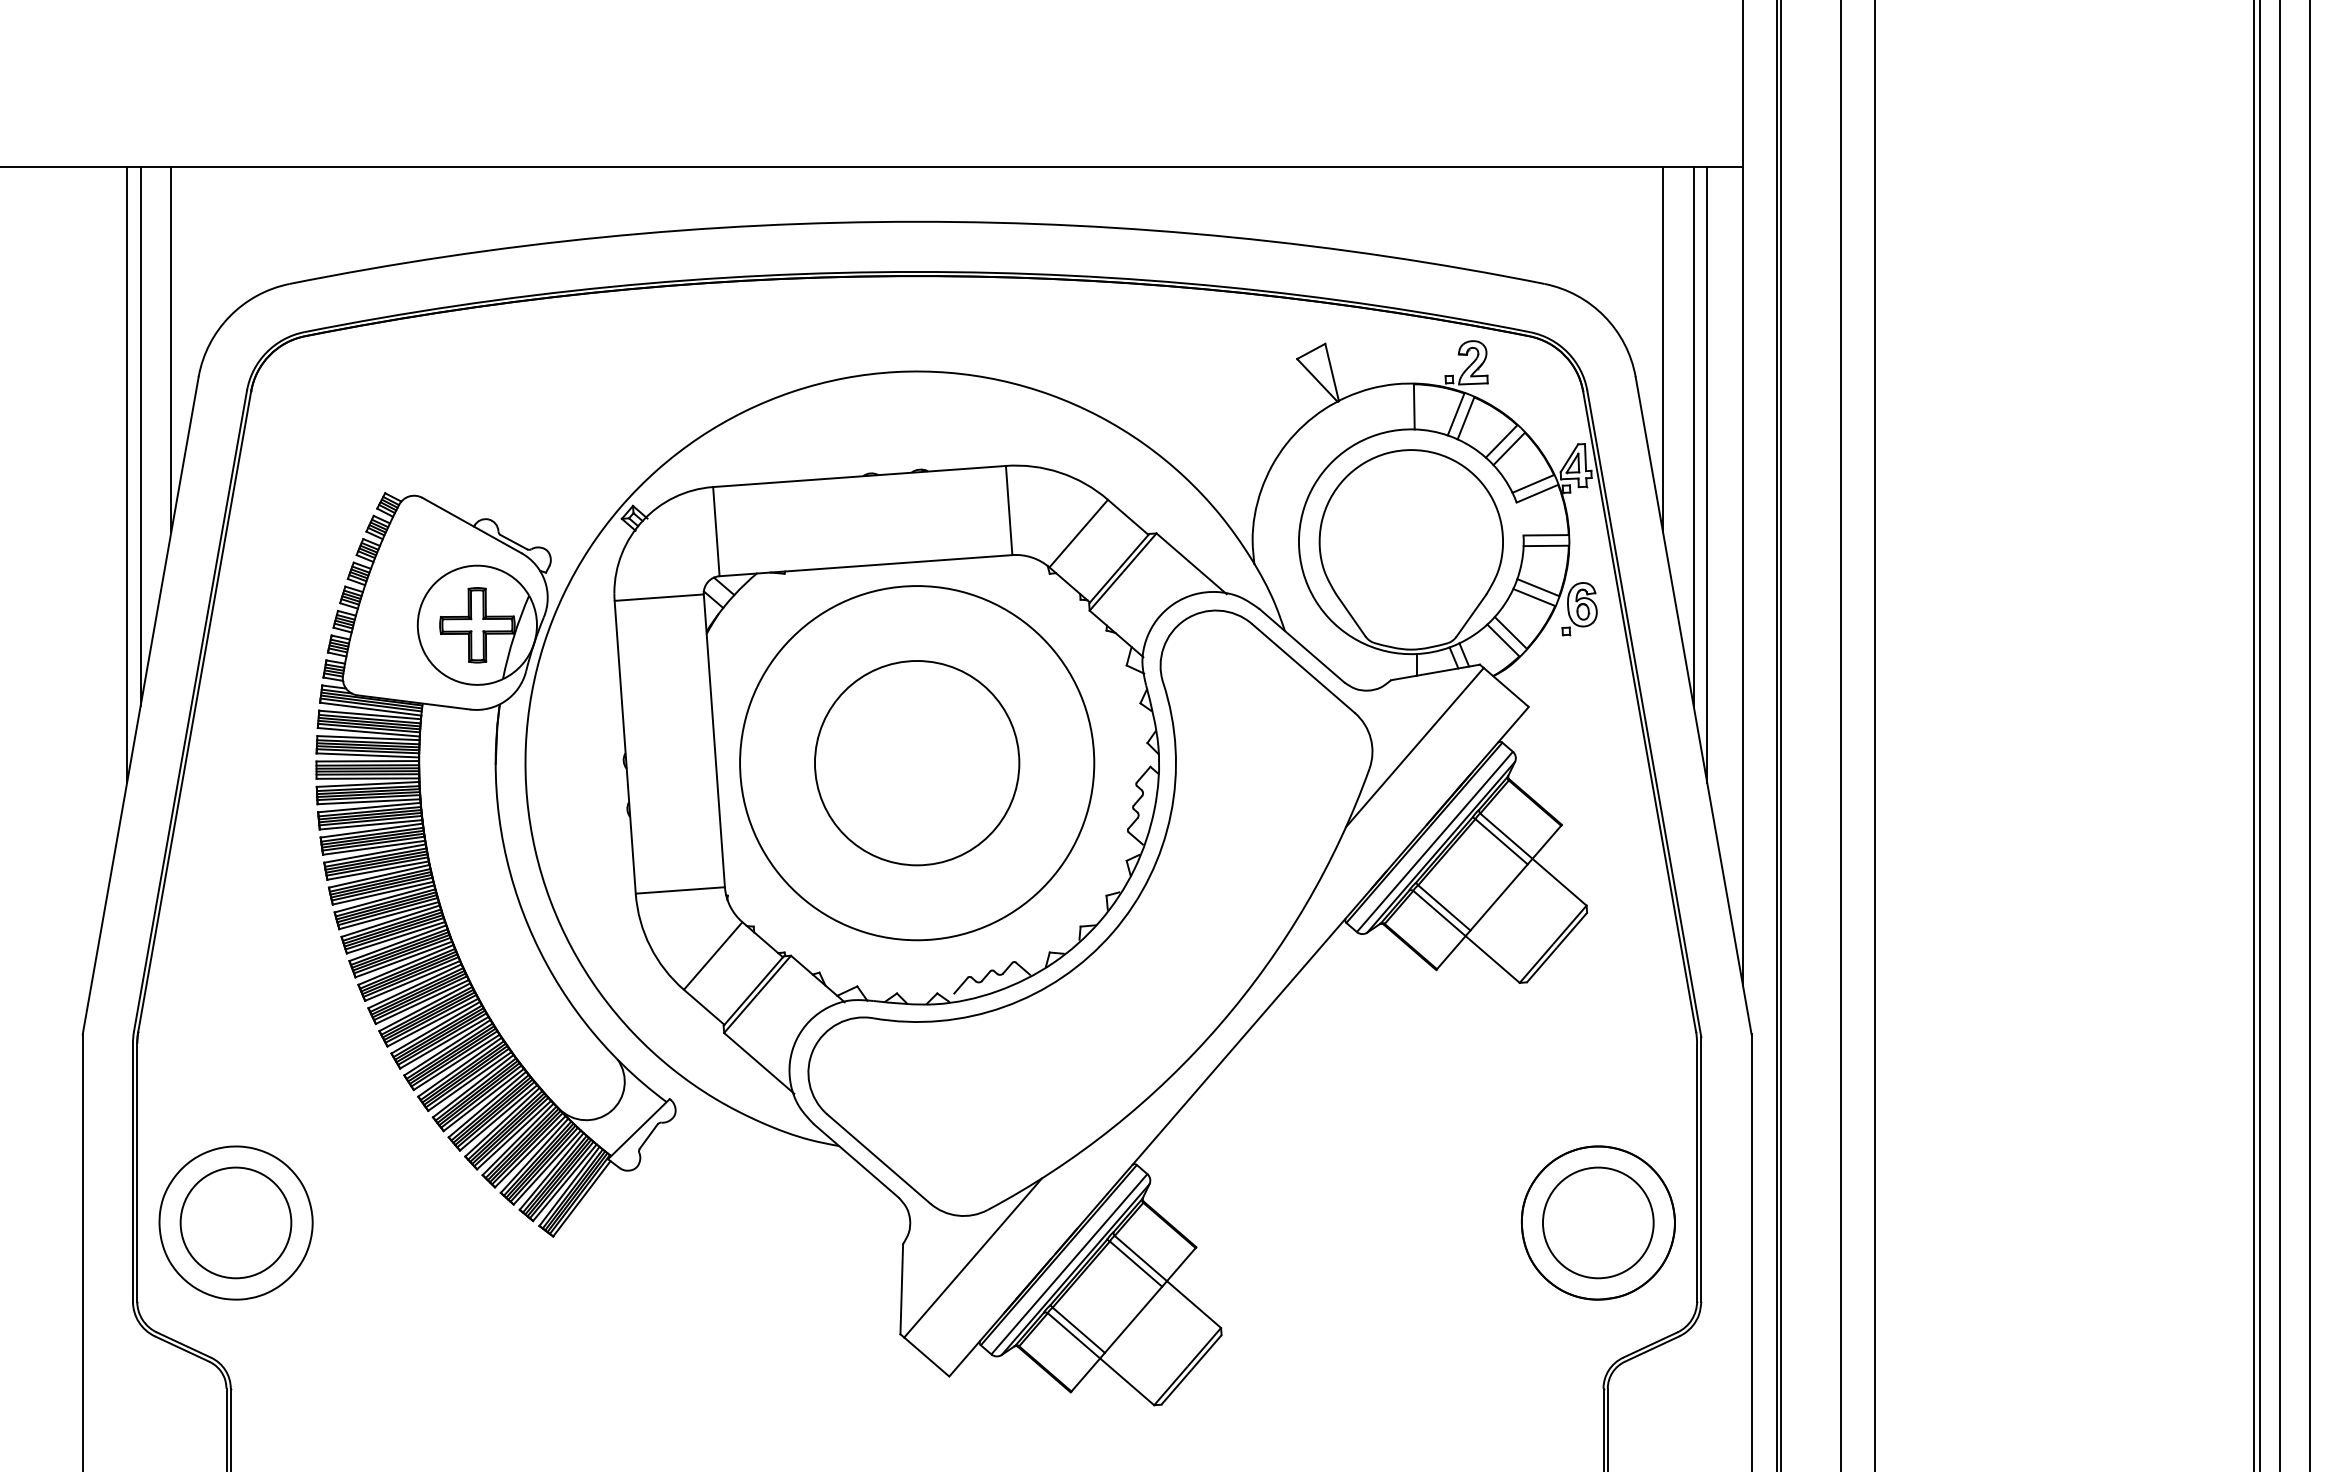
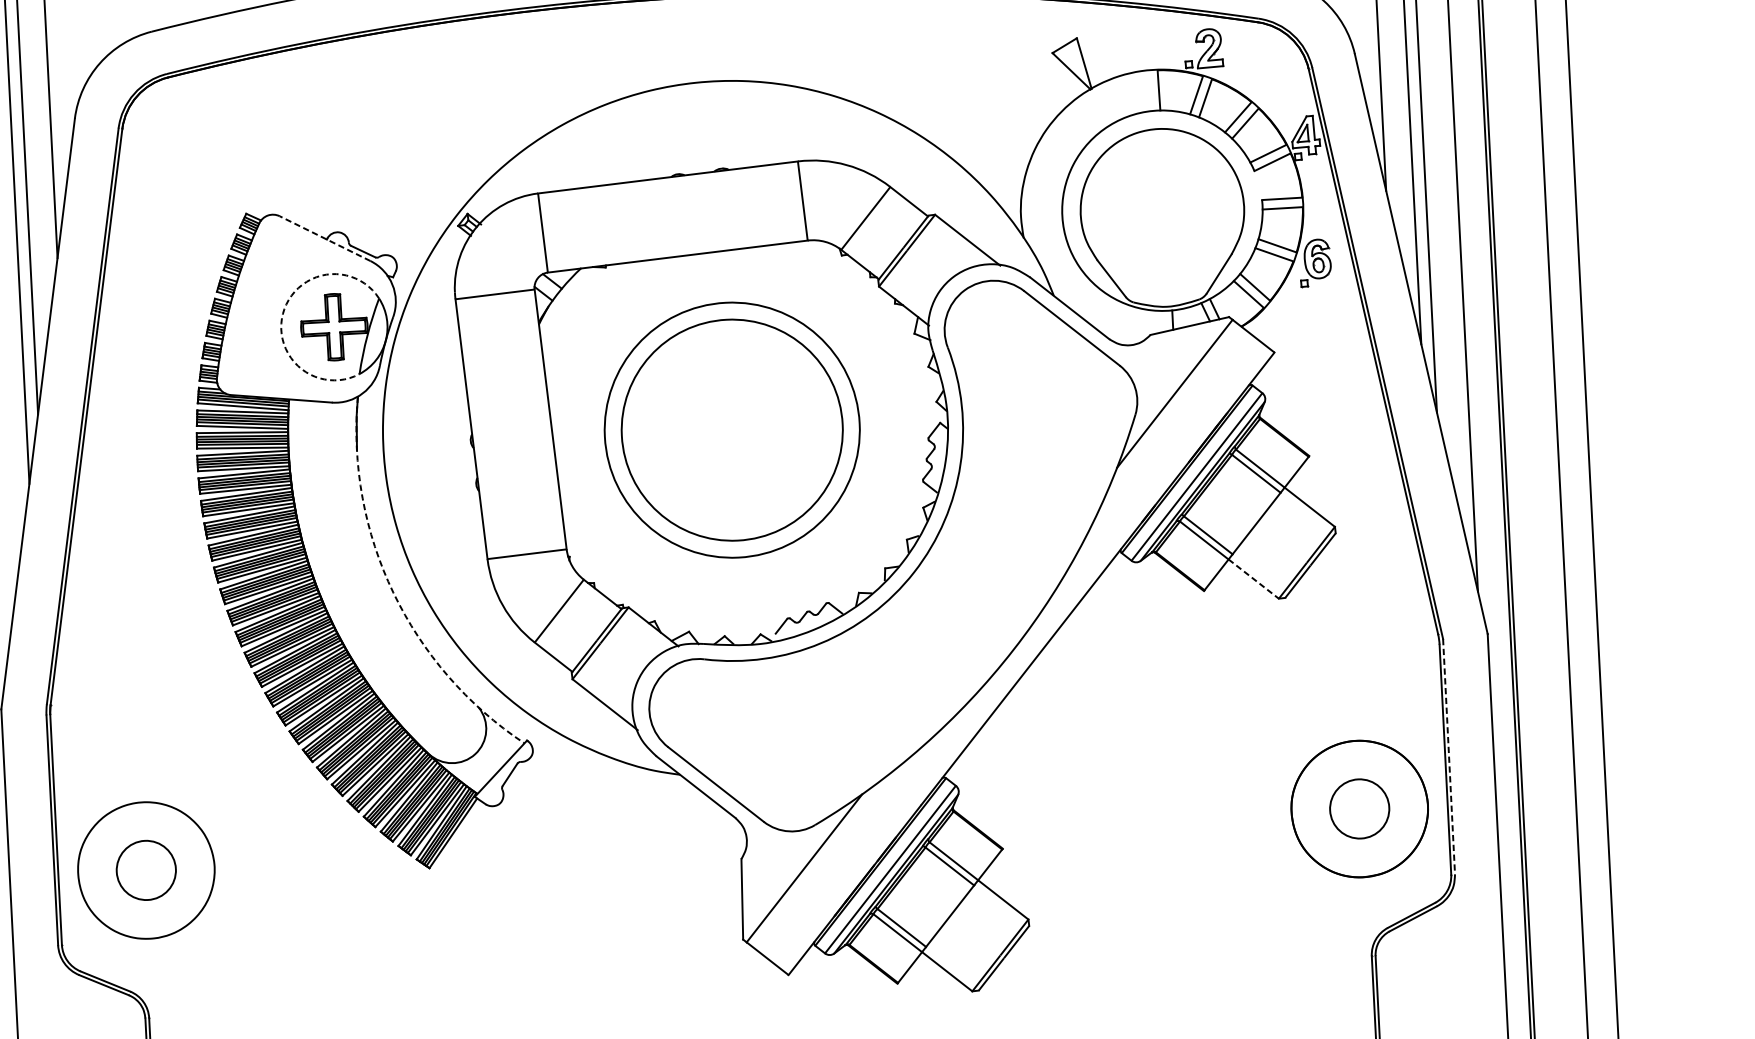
line: (472, 525) -> (325, 238), solid -> dashed
arc: (420, 607) -> (282, 313), solid -> dashed
circle: (917, 762) -> (732, 429), size x1.4
circle: (917, 763) -> (732, 430), size x0.7
arc: (528, 926) -> (393, 593), solid -> dashed
line: (1492, 959) -> (1253, 579), solid -> dashed
line: (1701, 1170) -> (1449, 757), solid -> dashed
circle: (235, 1222) -> (145, 870), size x0.6
circle: (1597, 1222) -> (1358, 808), size x0.6

